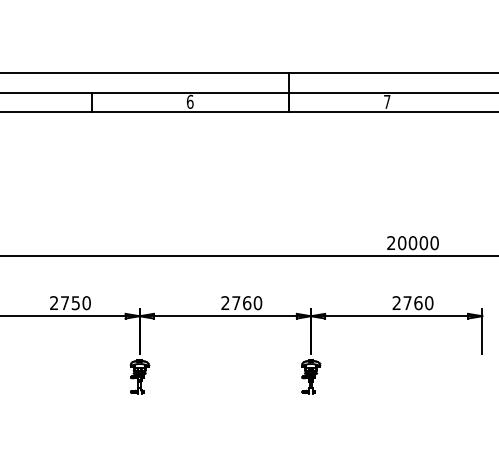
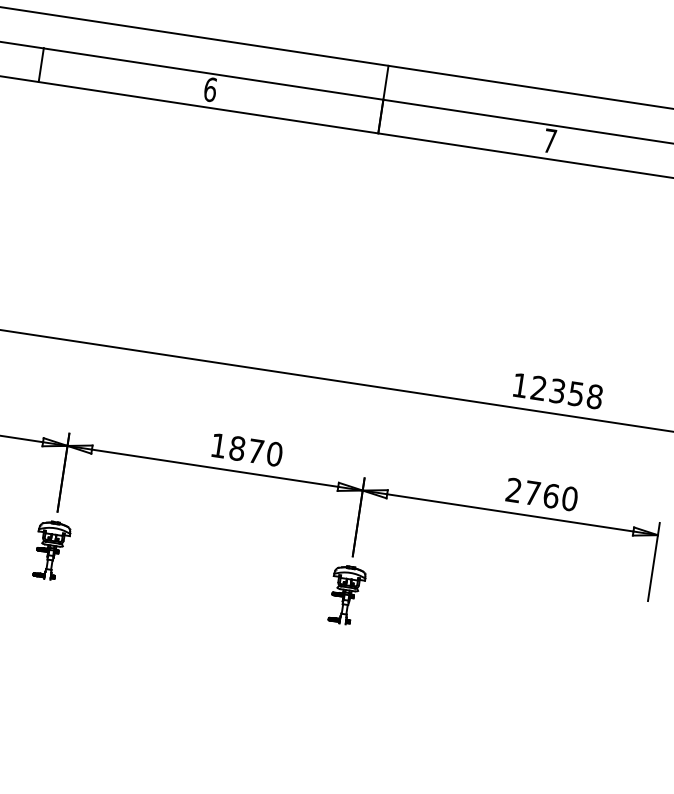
text: (412, 243) -> (556, 391), 20000 -> 12358
text: (236, 303) -> (237, 449), 2760 -> 1870

